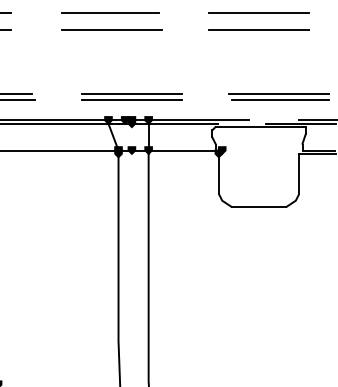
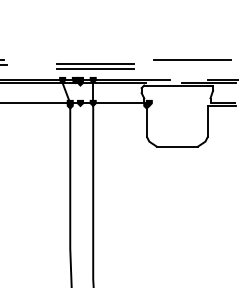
line: (111, 29) -> (64, 11), removed
line: (258, 30) -> (176, 11), removed
part: (131, 96) -> (95, 66), moved
line: (280, 100) -> (193, 65), removed

